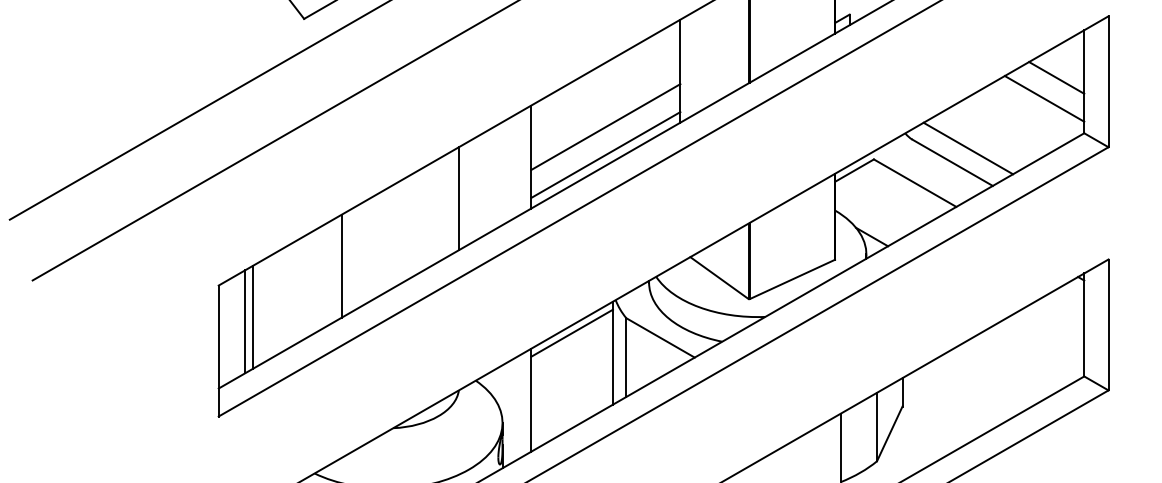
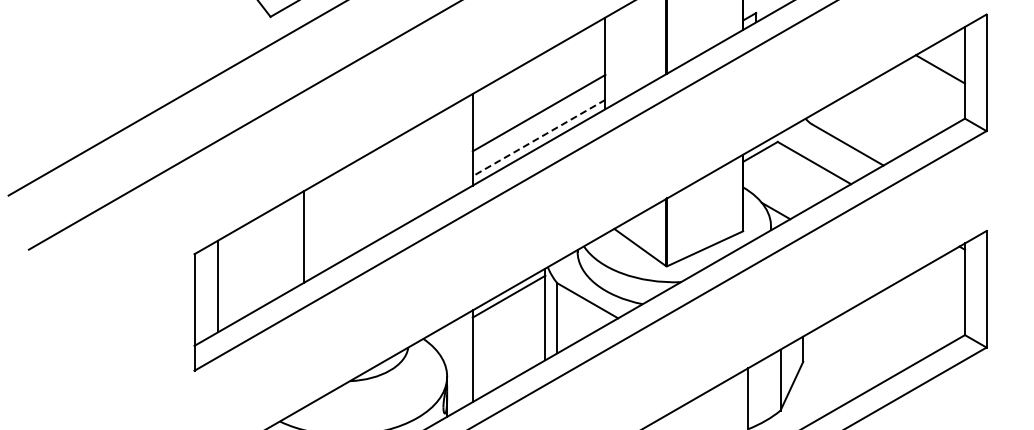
line: (1044, 98) -> (929, 87), removed
line: (968, 148) -> (861, 132), removed
line: (606, 155) -> (539, 138), solid -> dashed
line: (459, 198) -> (408, 176), removed
line: (253, 317) -> (225, 282), removed

